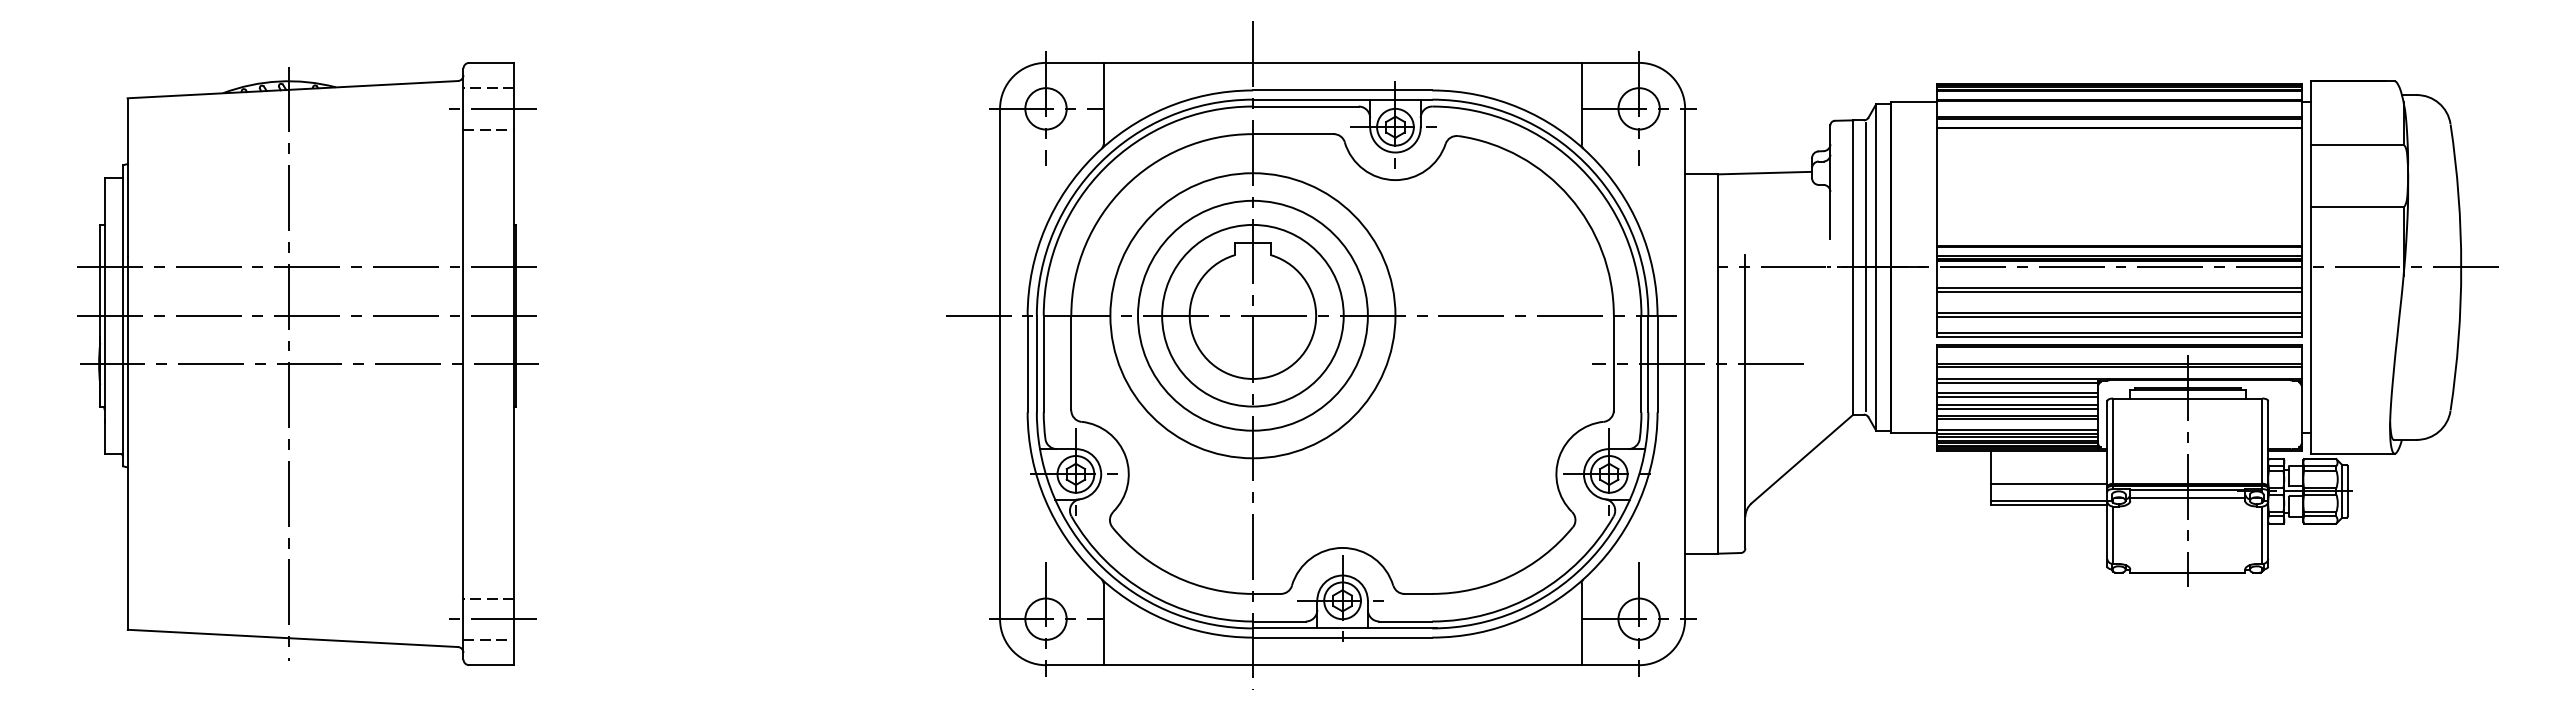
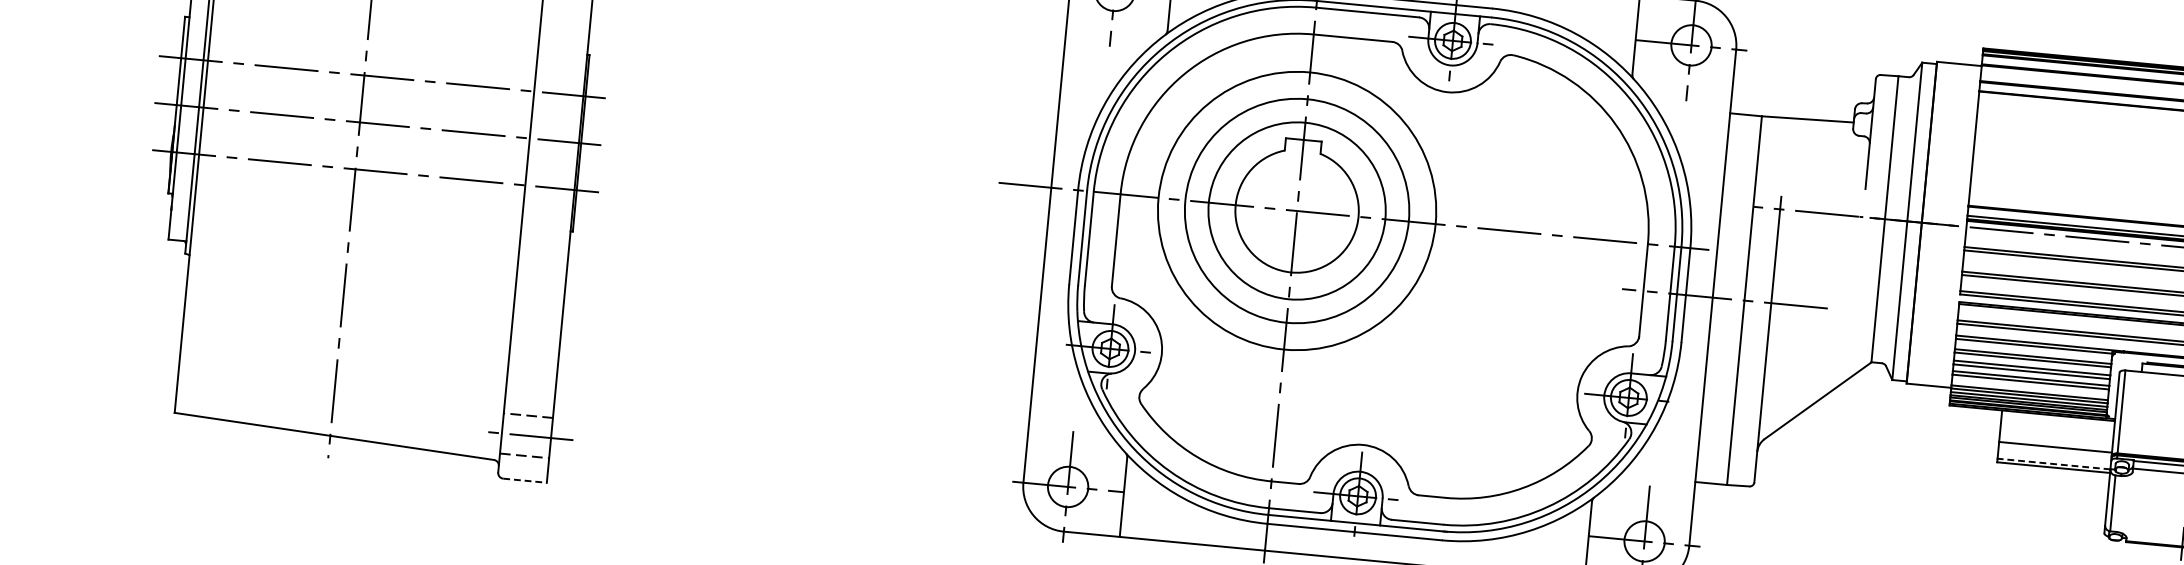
line: (1866, 267) -> (1897, 220), removed
line: (2048, 500) -> (2053, 463), solid -> dashed
line: (492, 665) -> (525, 481), solid -> dashed

